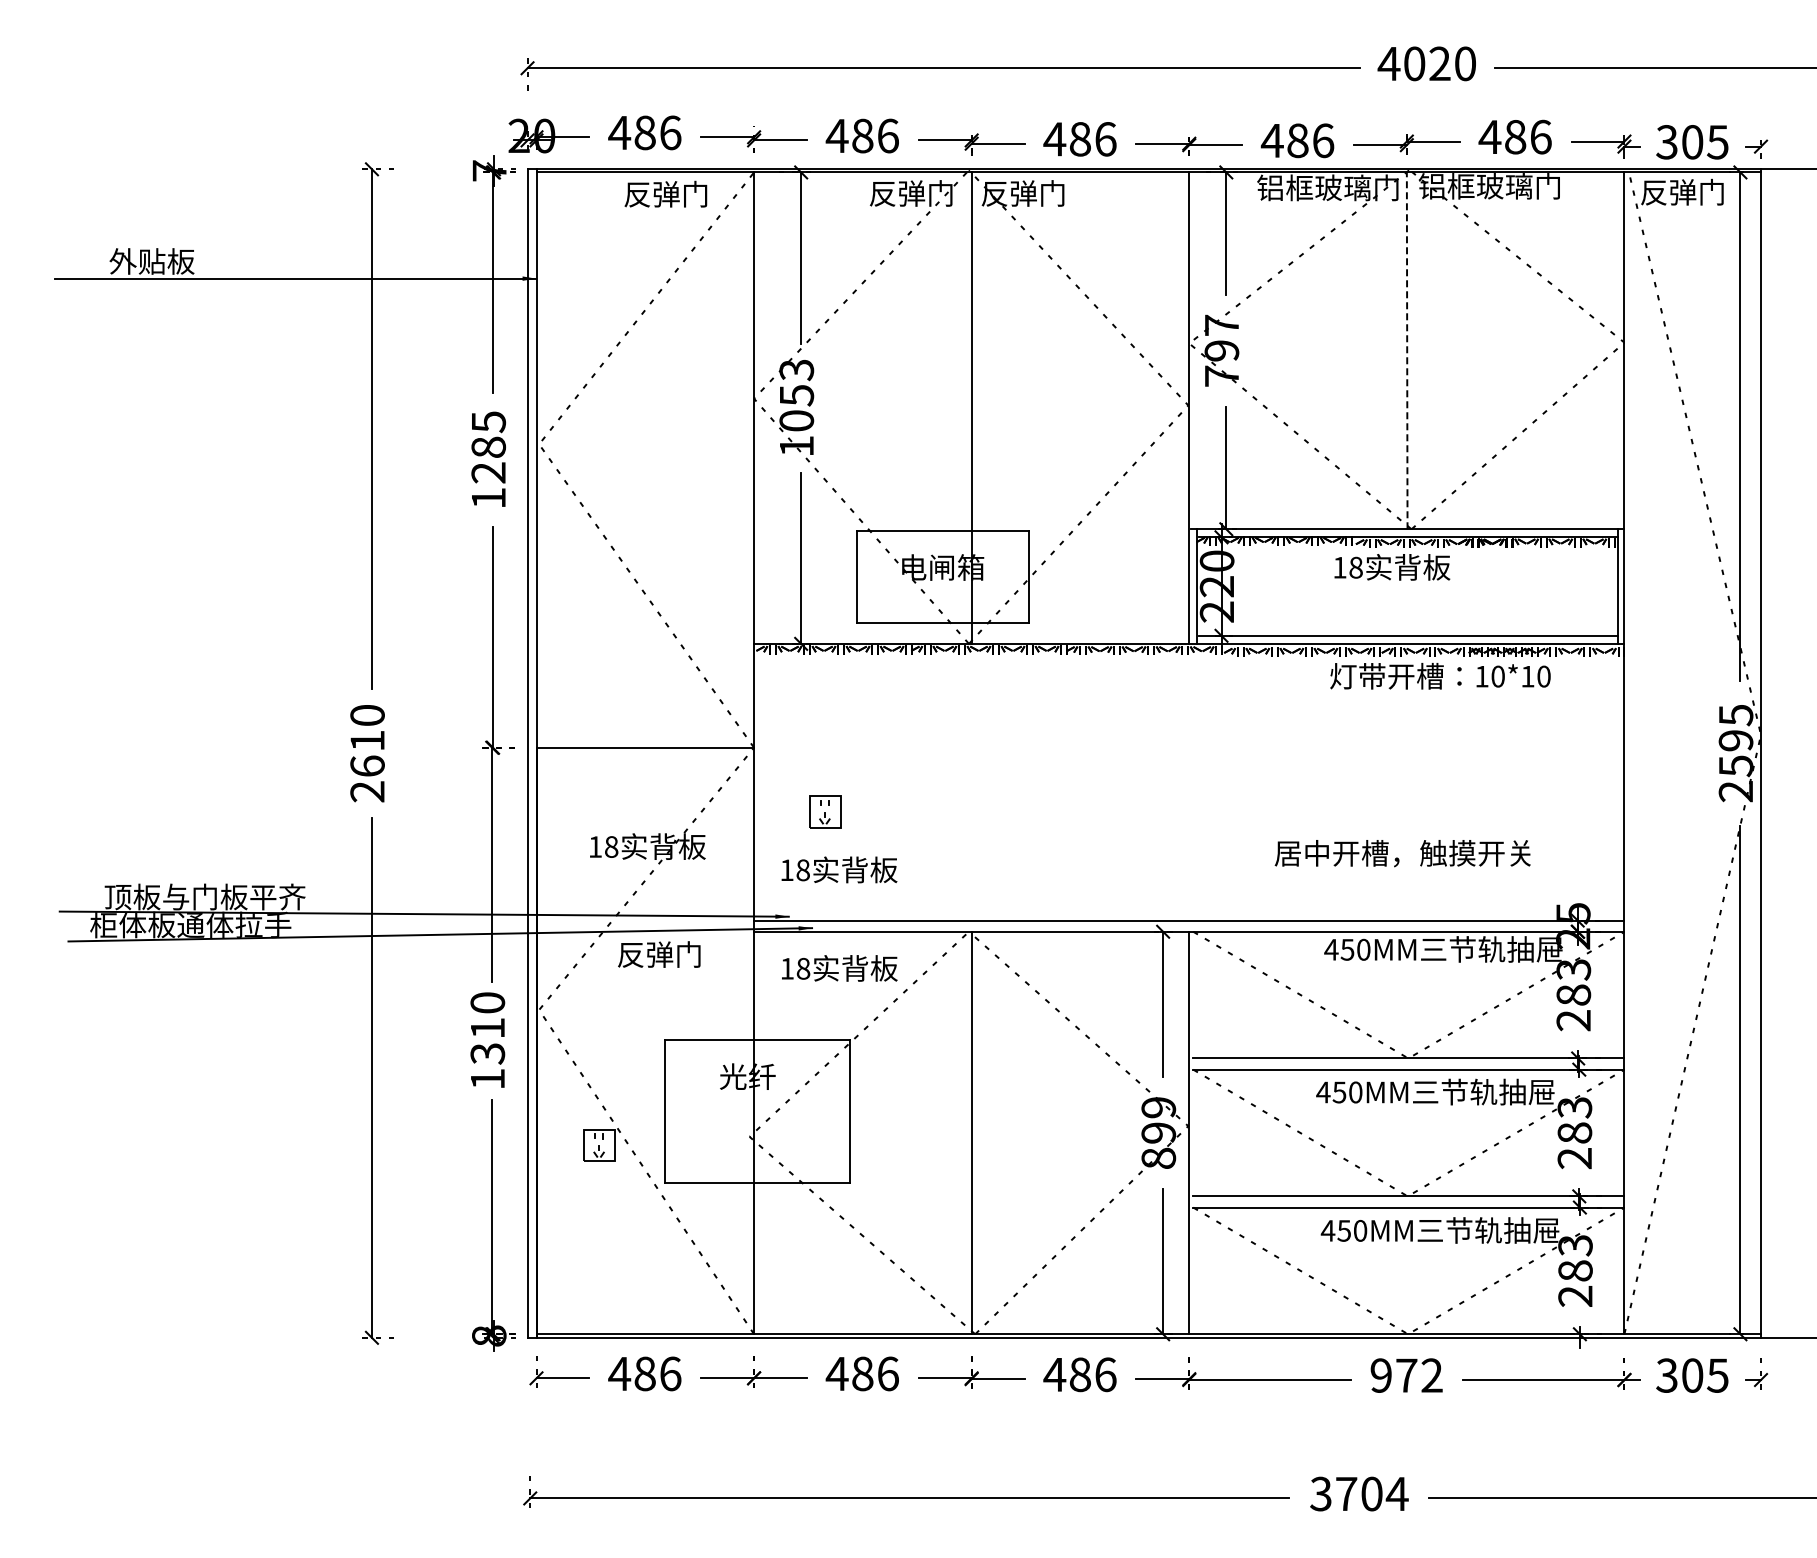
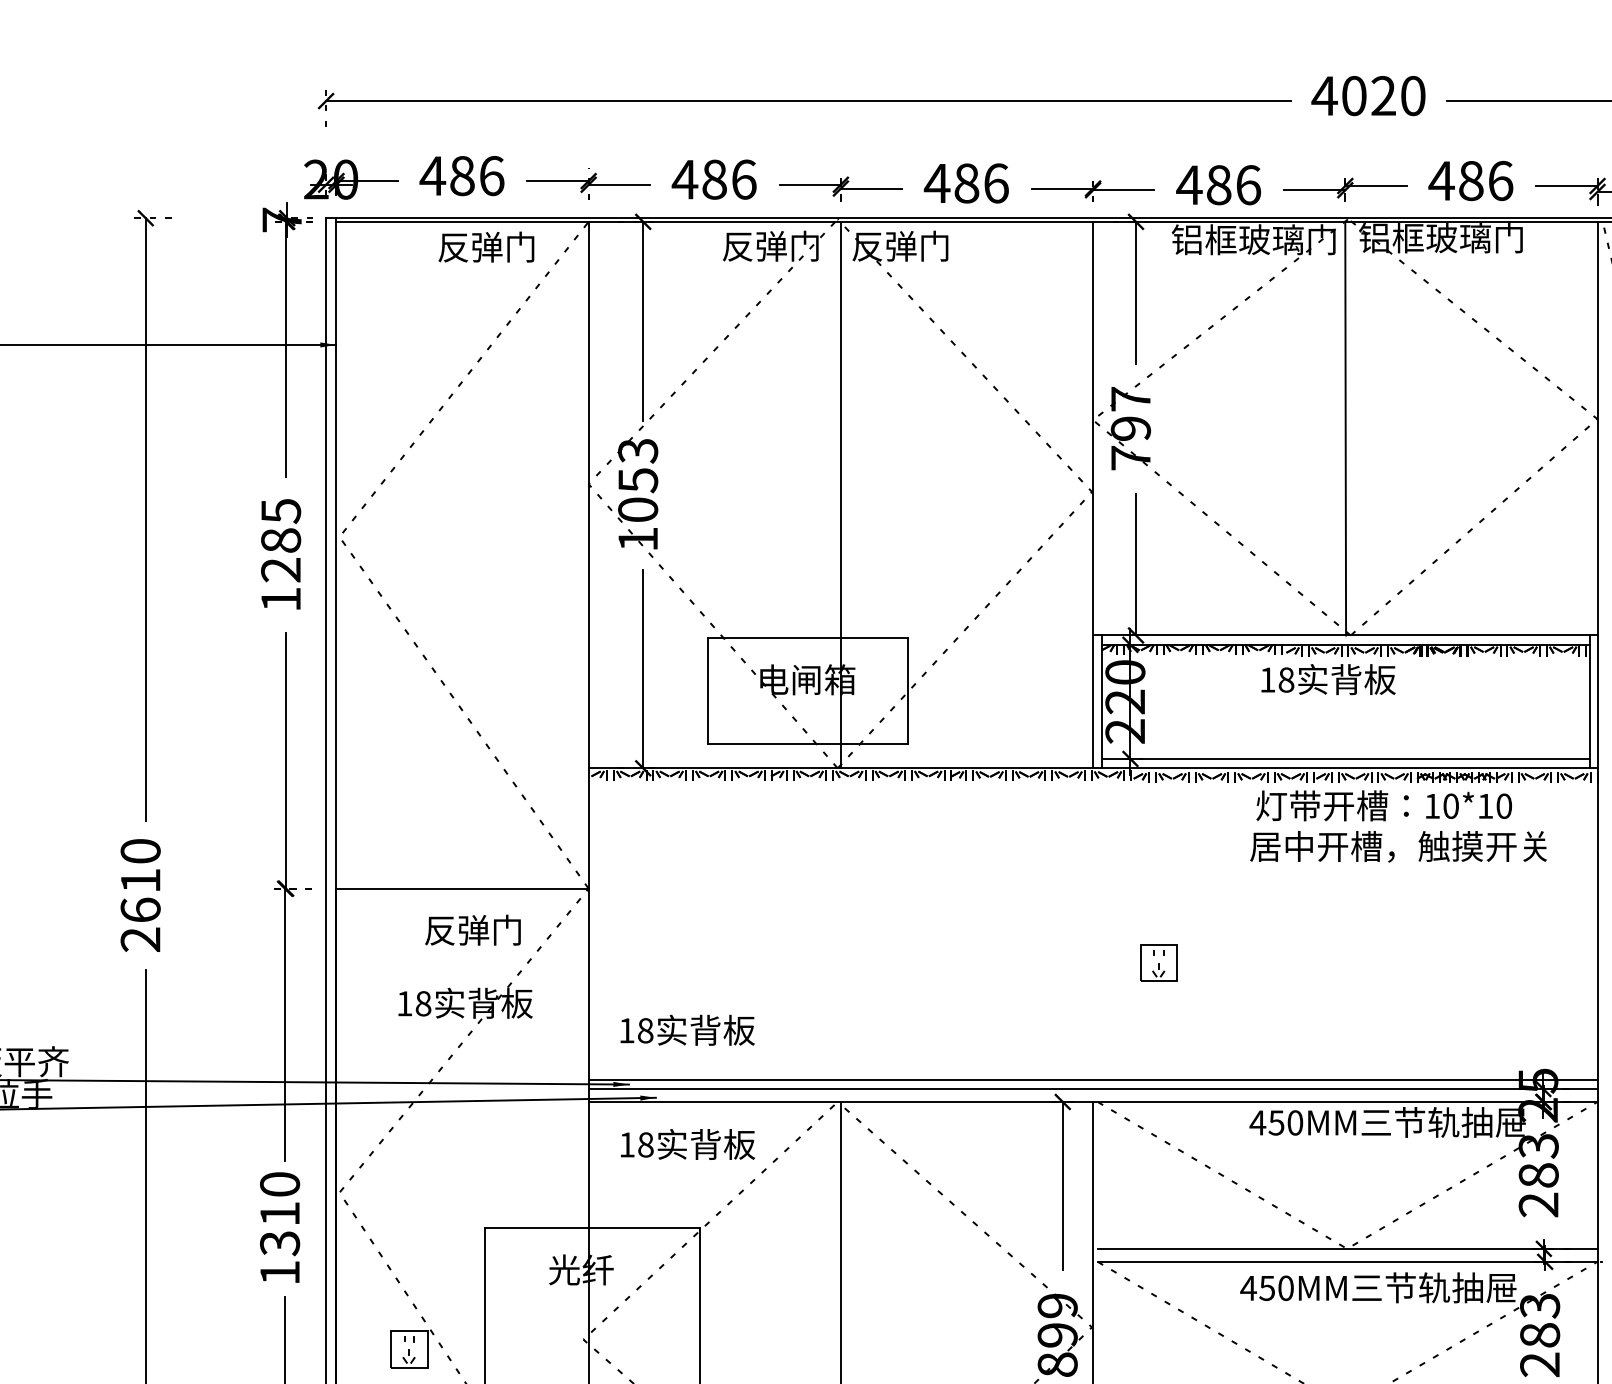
line: (1407, 350) -> (1346, 428), dashed -> solid
part: (825, 811) -> (1159, 962), moved
text: (1402, 853) -> (1398, 846), moved
line: (1189, 912) -> (1093, 1079), added
text: (659, 954) -> (473, 930), moved

